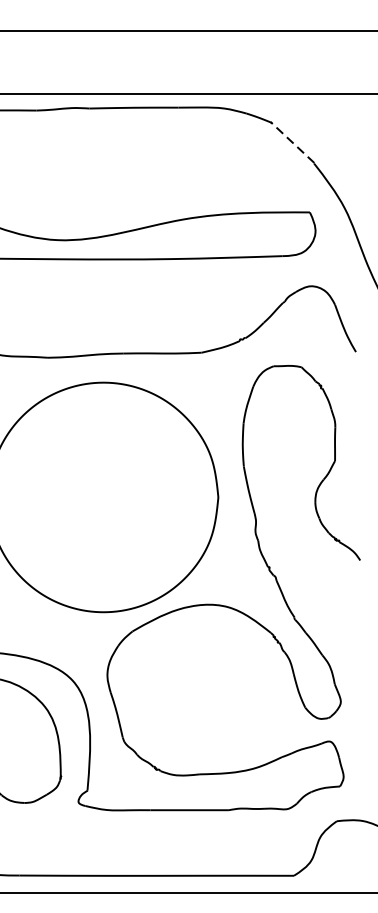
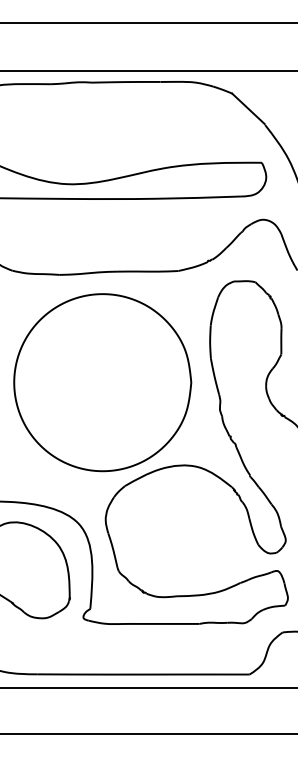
line: (292, 142) -> (248, 108), dashed -> solid

